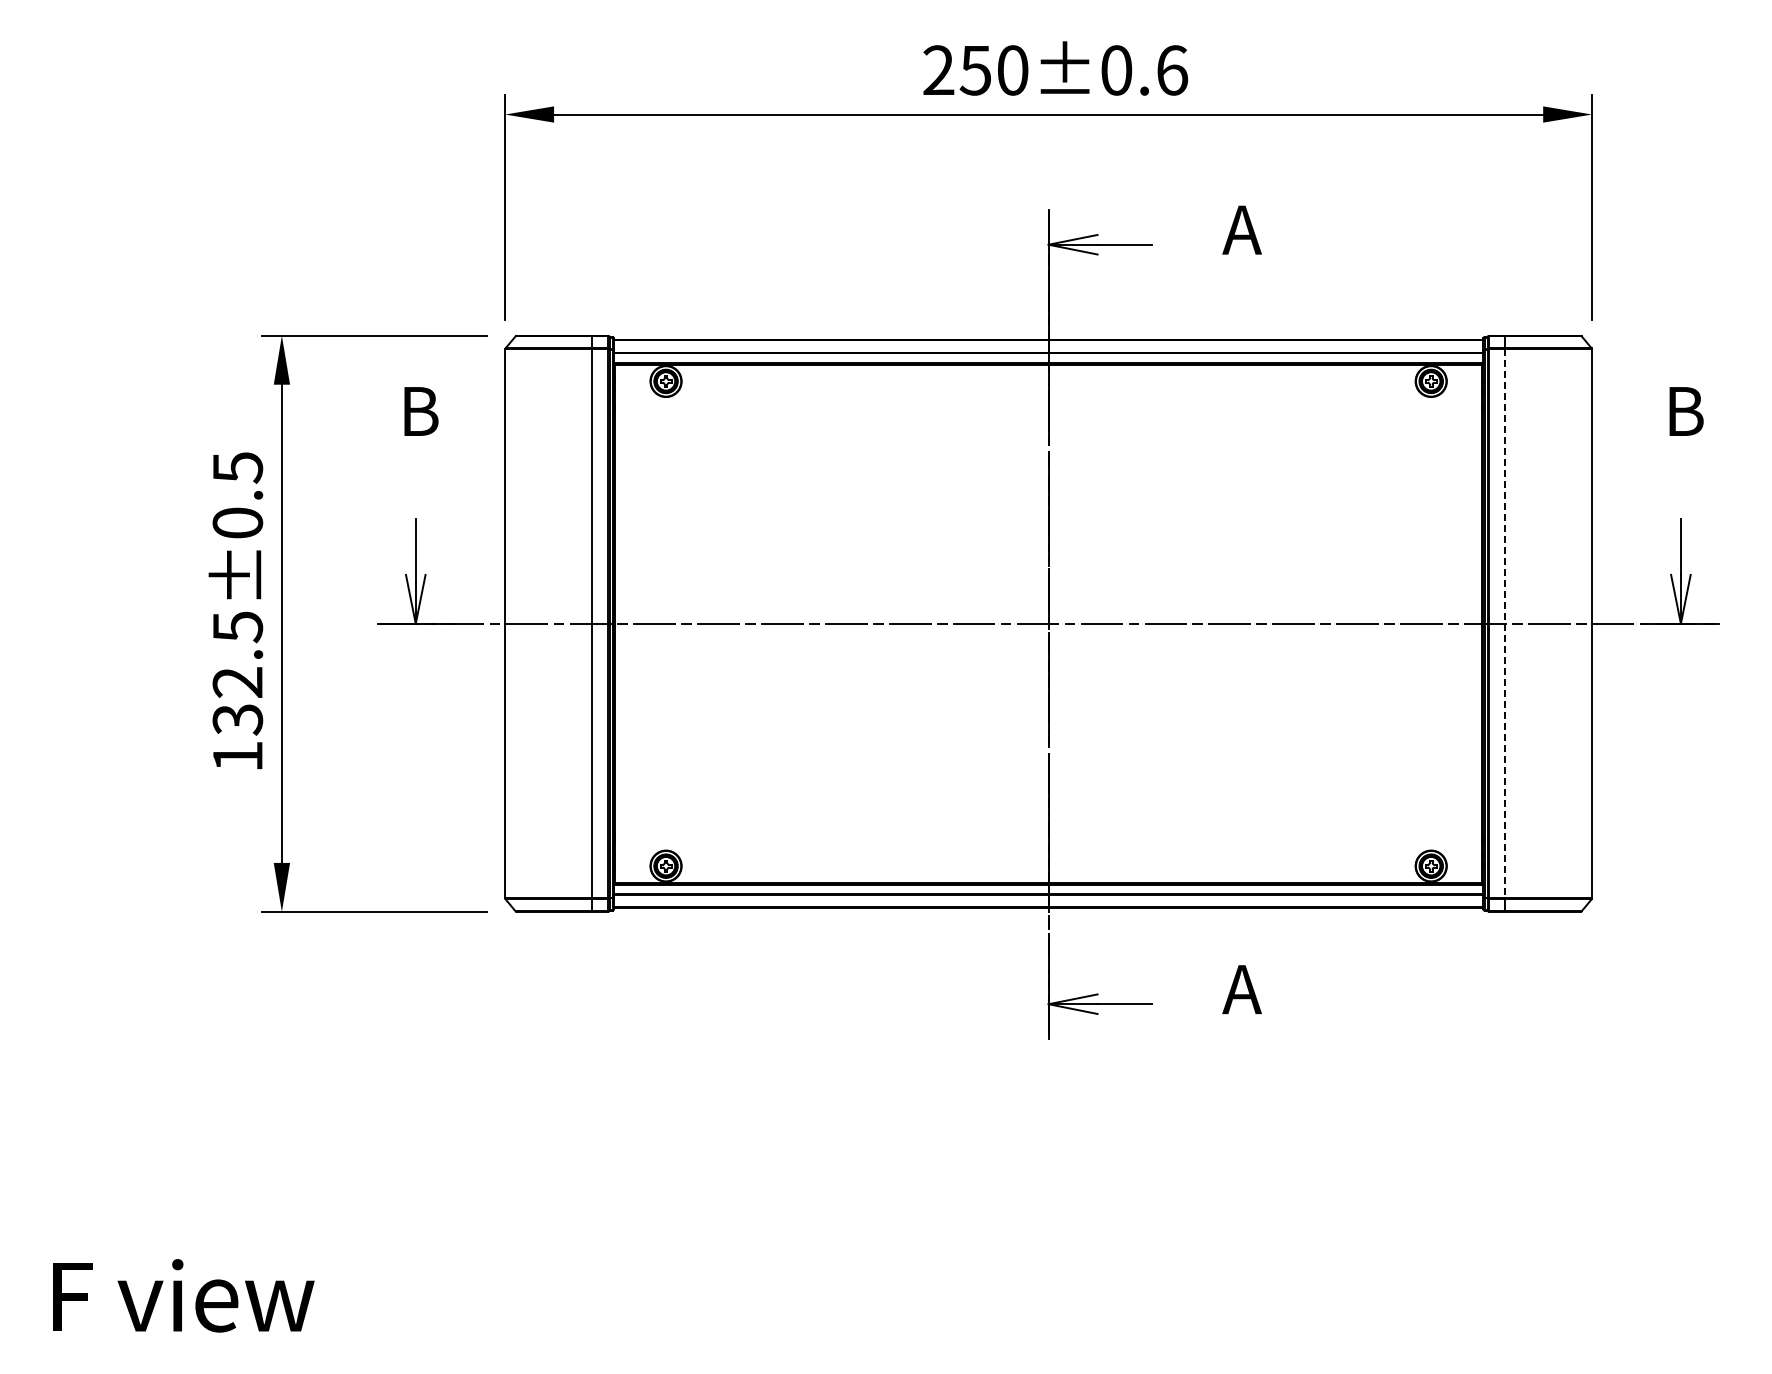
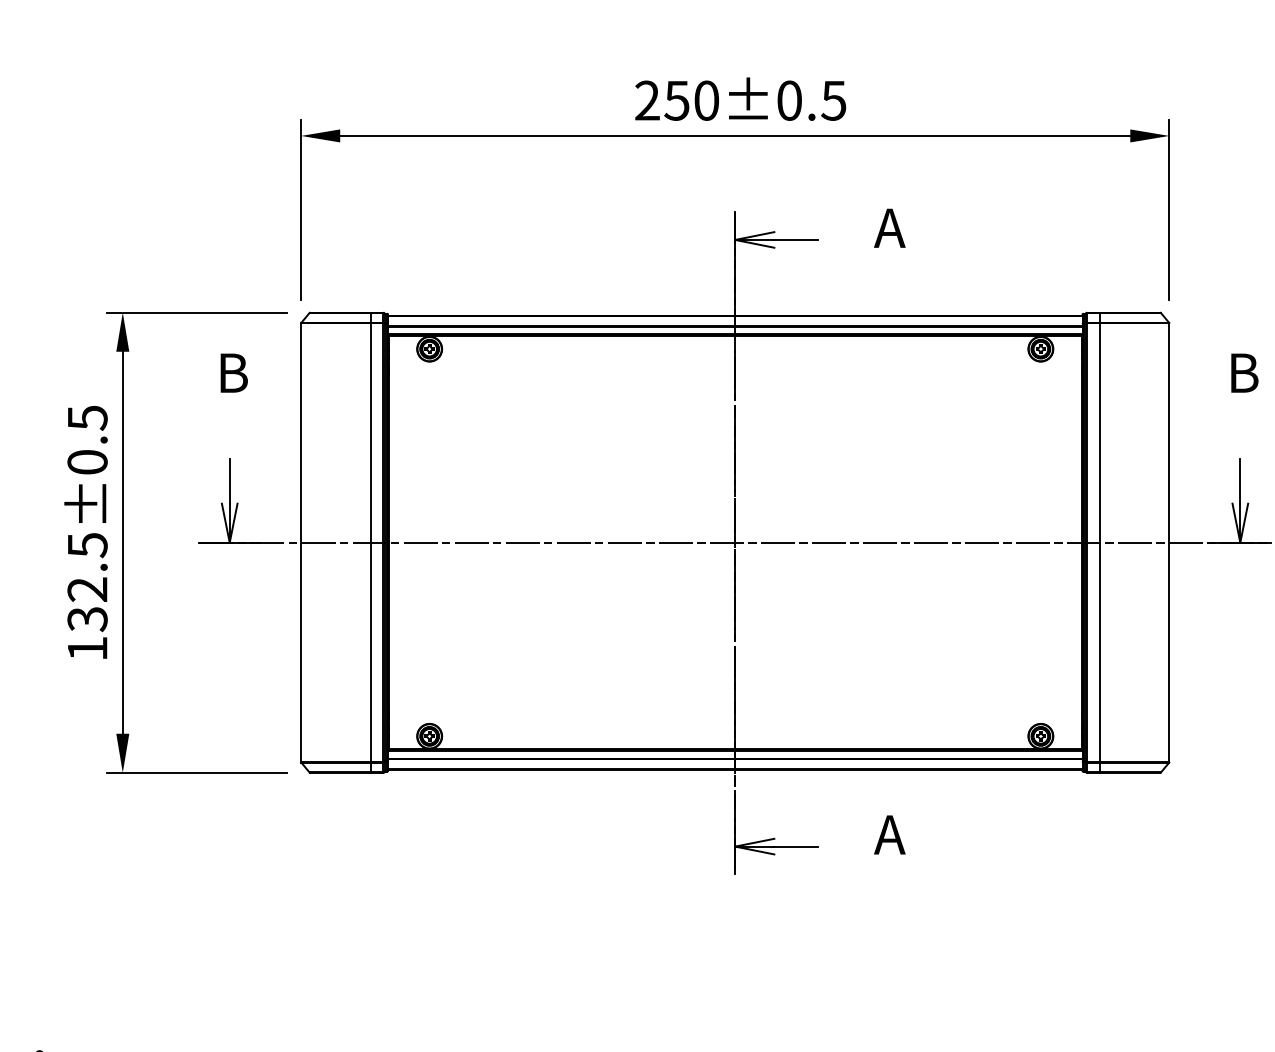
text: (1172, 70) -> (834, 100), 250±0.6 -> 250±0.5
line: (1505, 623) -> (1100, 542), dashed -> solid

